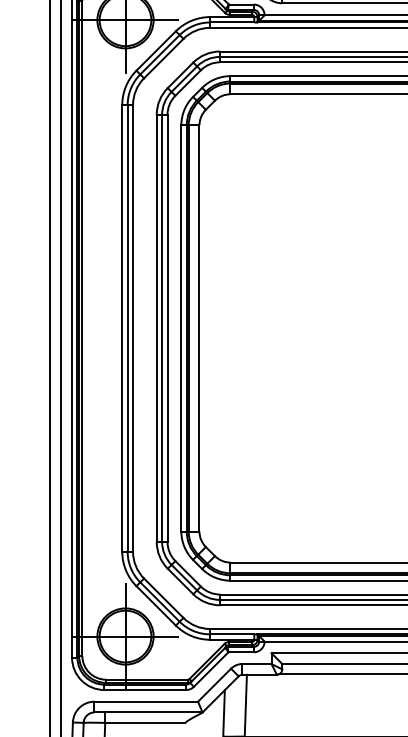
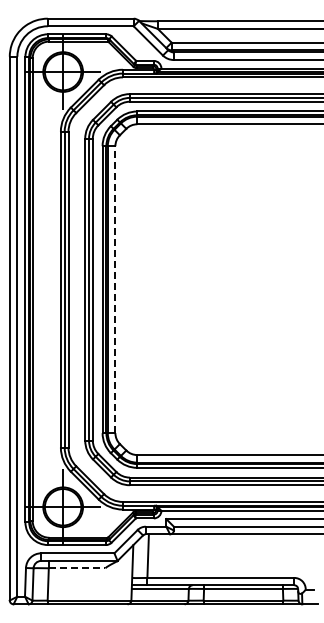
line: (199, 328) -> (115, 289), solid -> dashed
line: (145, 723) -> (77, 568), solid -> dashed

